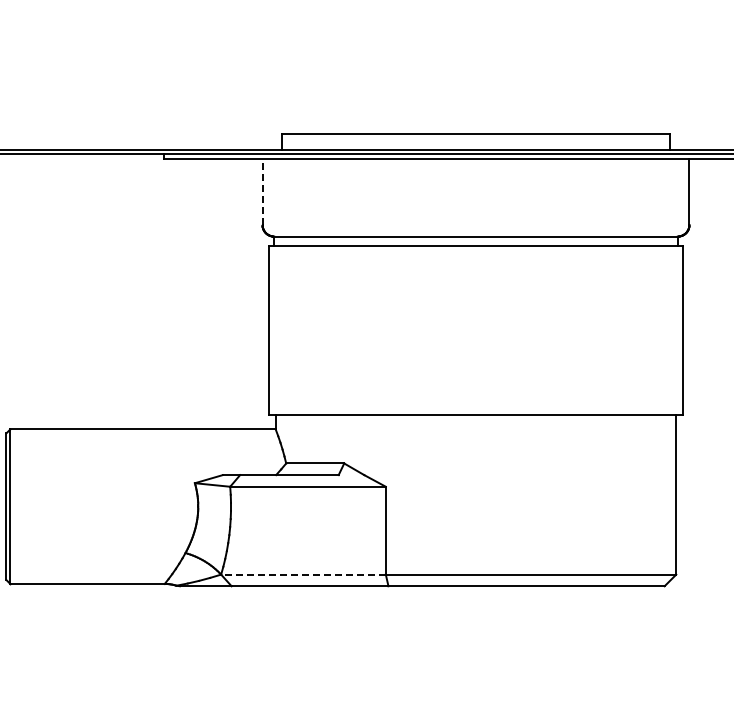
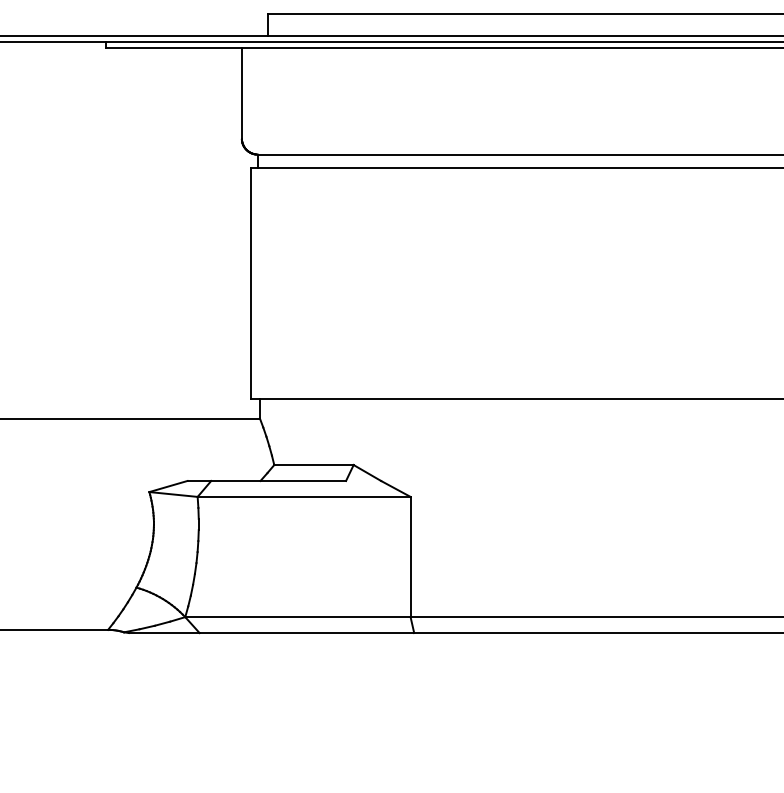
line: (262, 191) -> (241, 92), dashed -> solid
line: (303, 574) -> (297, 616), dashed -> solid

